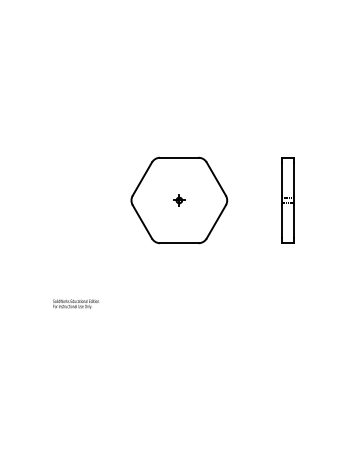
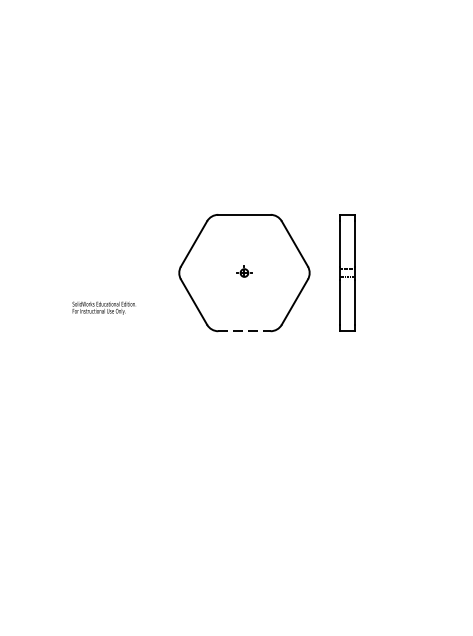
part: (287, 200) -> (346, 273), moved
line: (179, 243) -> (244, 331), solid -> dashed
text: (76, 303) -> (104, 307), moved

